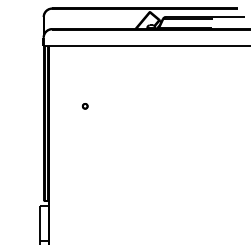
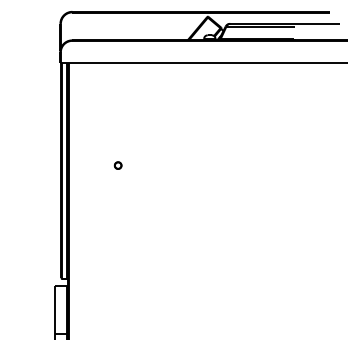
part: (84, 106) -> (117, 165), moved

